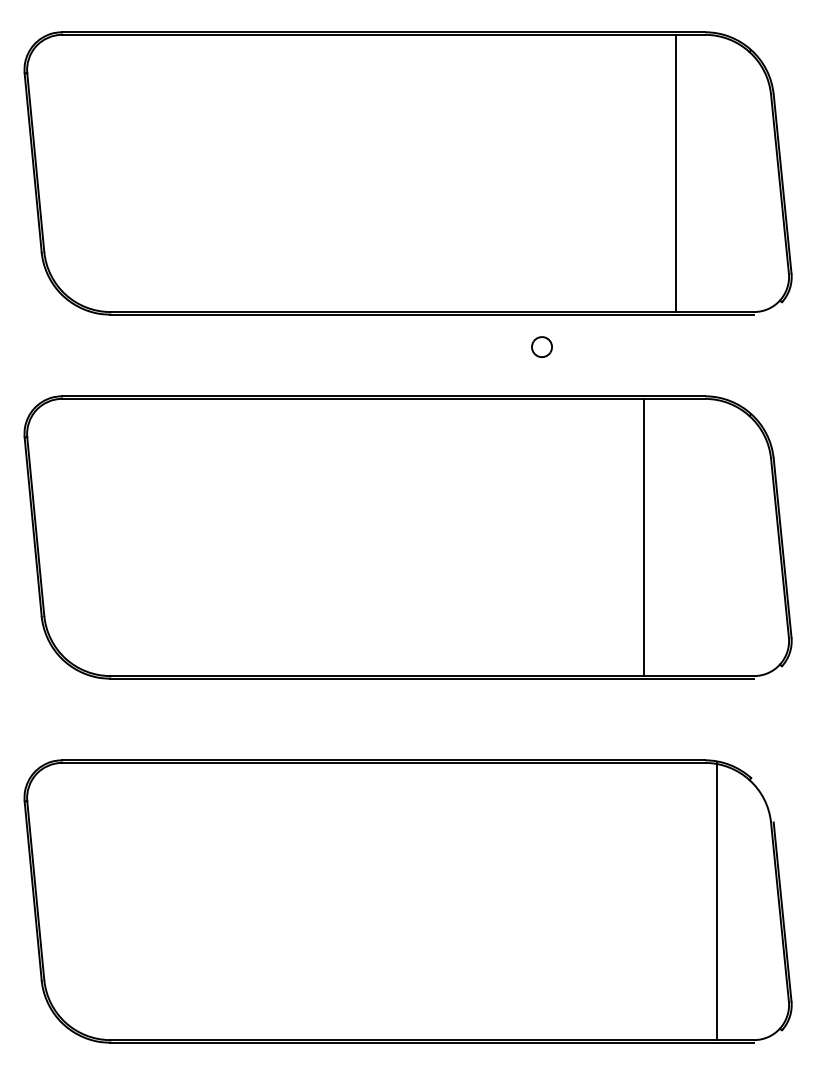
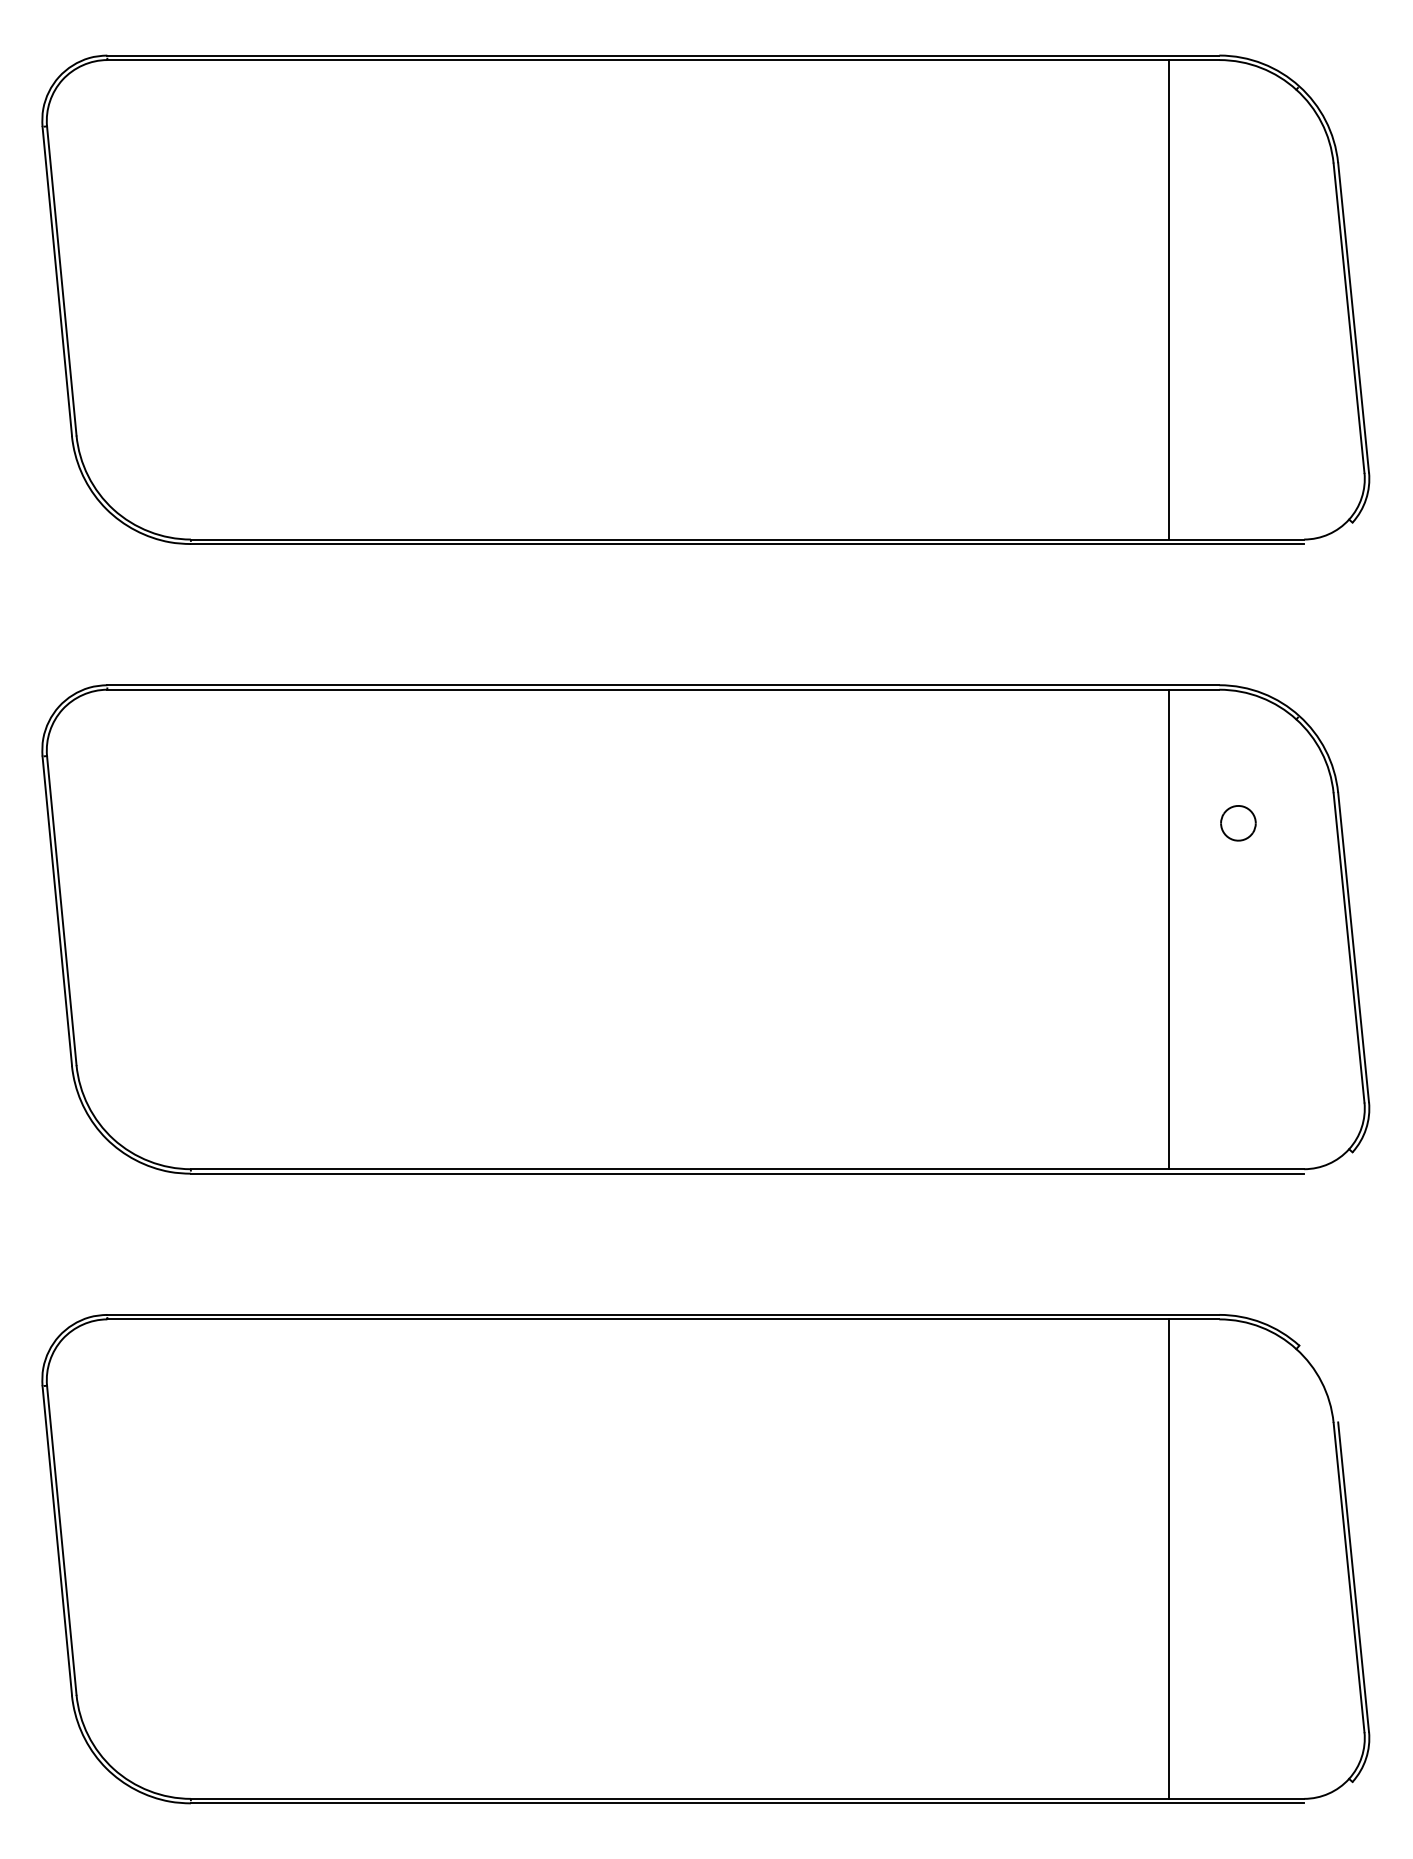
part: (541, 346) -> (1237, 822), moved
line: (643, 537) -> (1168, 929), moved
line: (716, 901) -> (1168, 1559), moved

